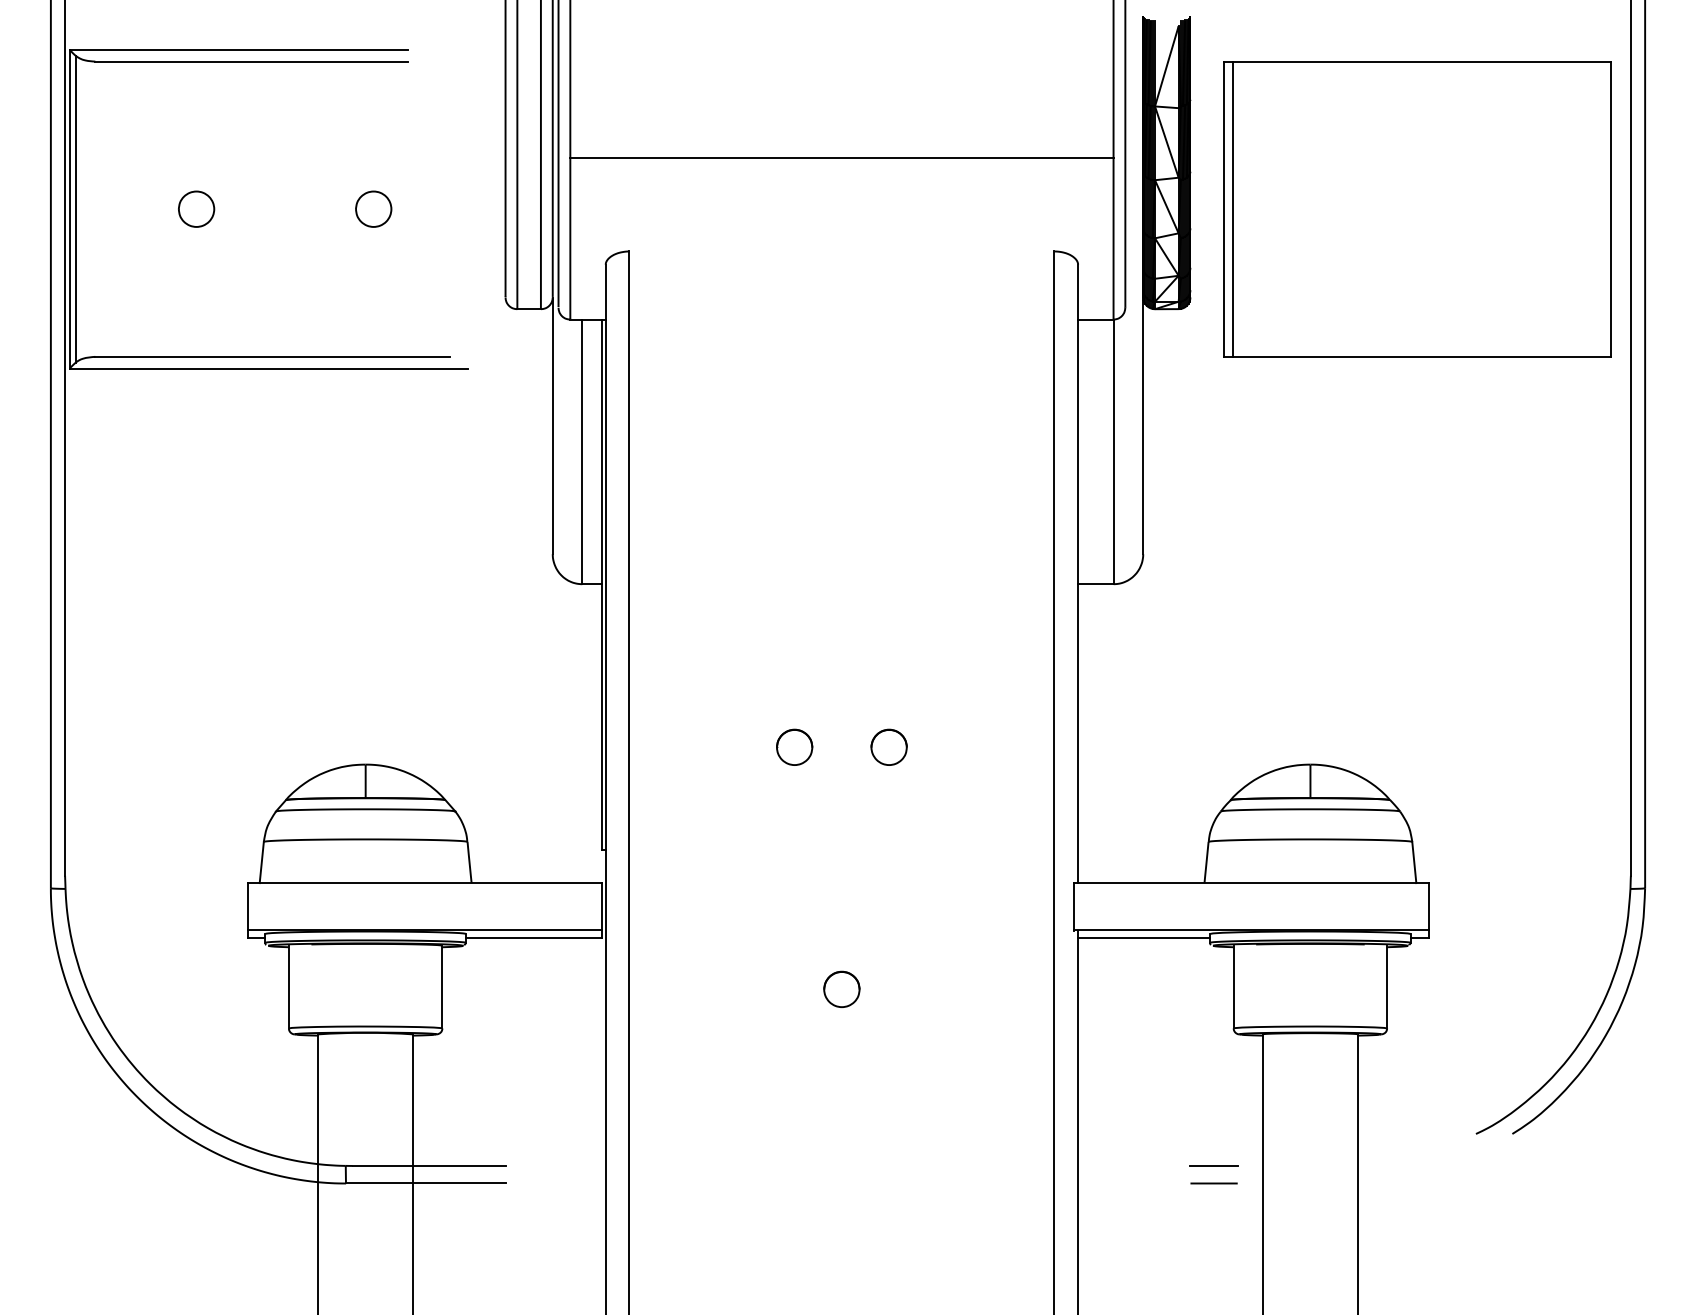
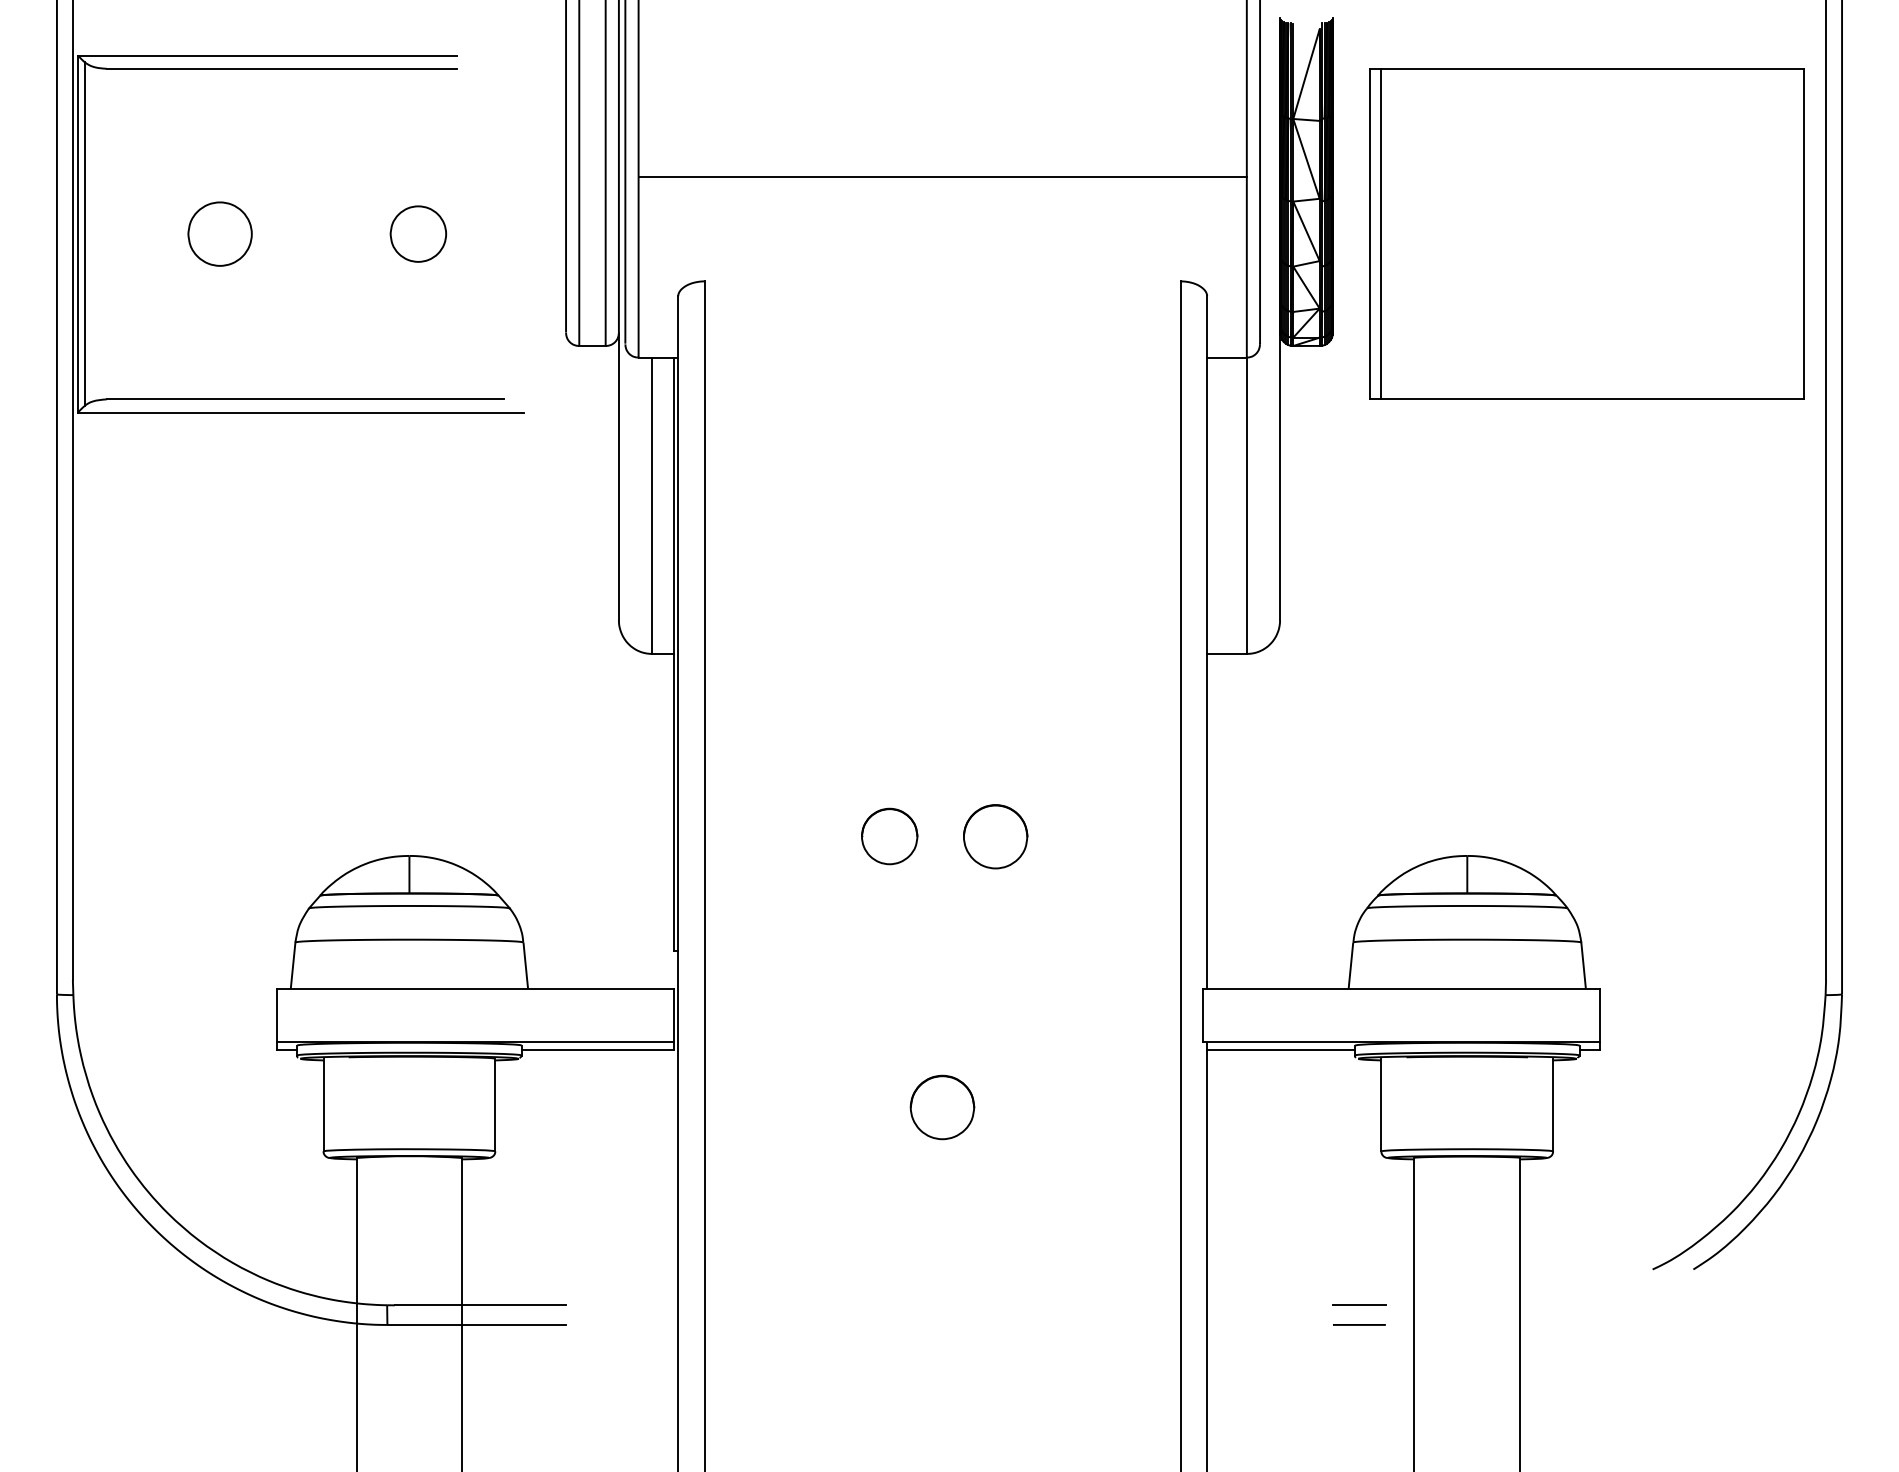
part: (196, 208) -> (219, 233), size x1.6
part: (373, 208) -> (418, 233), size x1.4
part: (794, 747) -> (889, 836), size x1.4
part: (889, 747) -> (995, 836), size x1.6
part: (841, 989) -> (942, 1107), size x1.6

